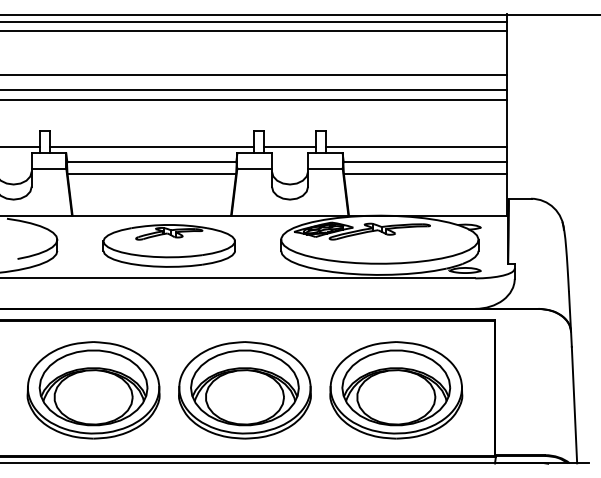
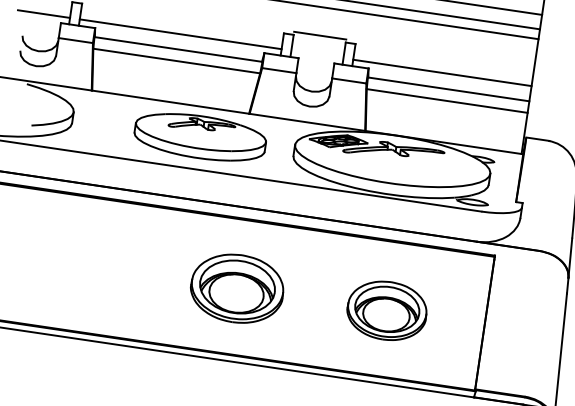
line: (289, 146) -> (319, 35), moved
part: (168, 245) -> (199, 136), moved
part: (93, 390) -> (87, 266), removed
part: (244, 390) -> (236, 288), size x0.7
part: (396, 390) -> (387, 310), size x0.6

